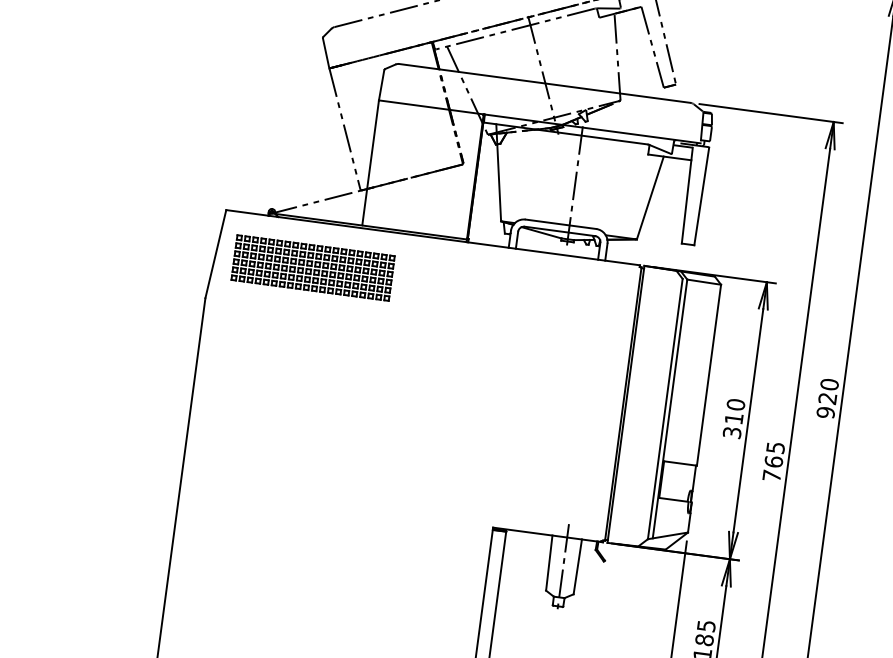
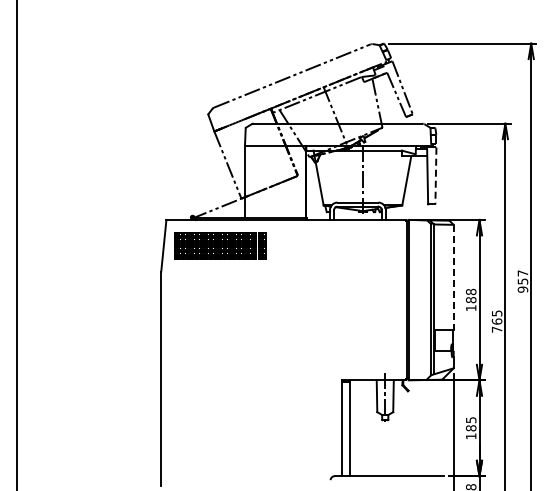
line: (700, 197) -> (435, 176), solid -> dashed
line: (708, 375) -> (453, 277), solid -> dashed
text: (827, 391) -> (522, 277), 920 -> 957
text: (733, 417) -> (470, 299), 310 -> 188

